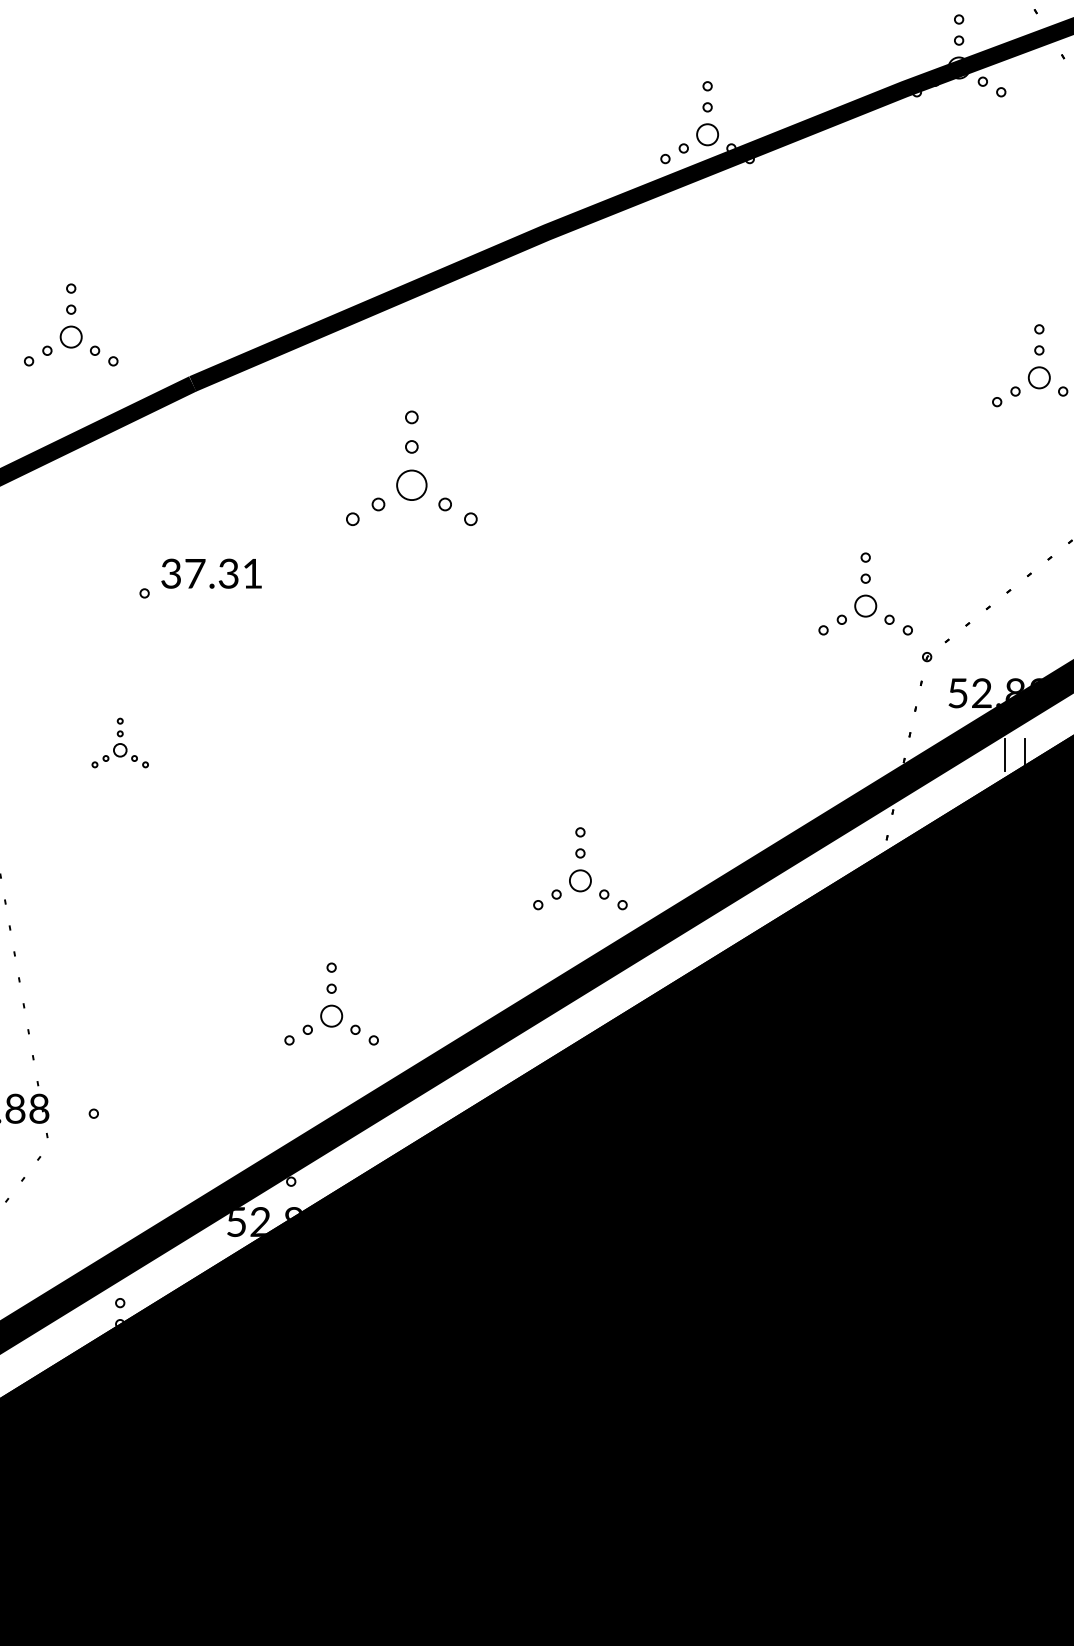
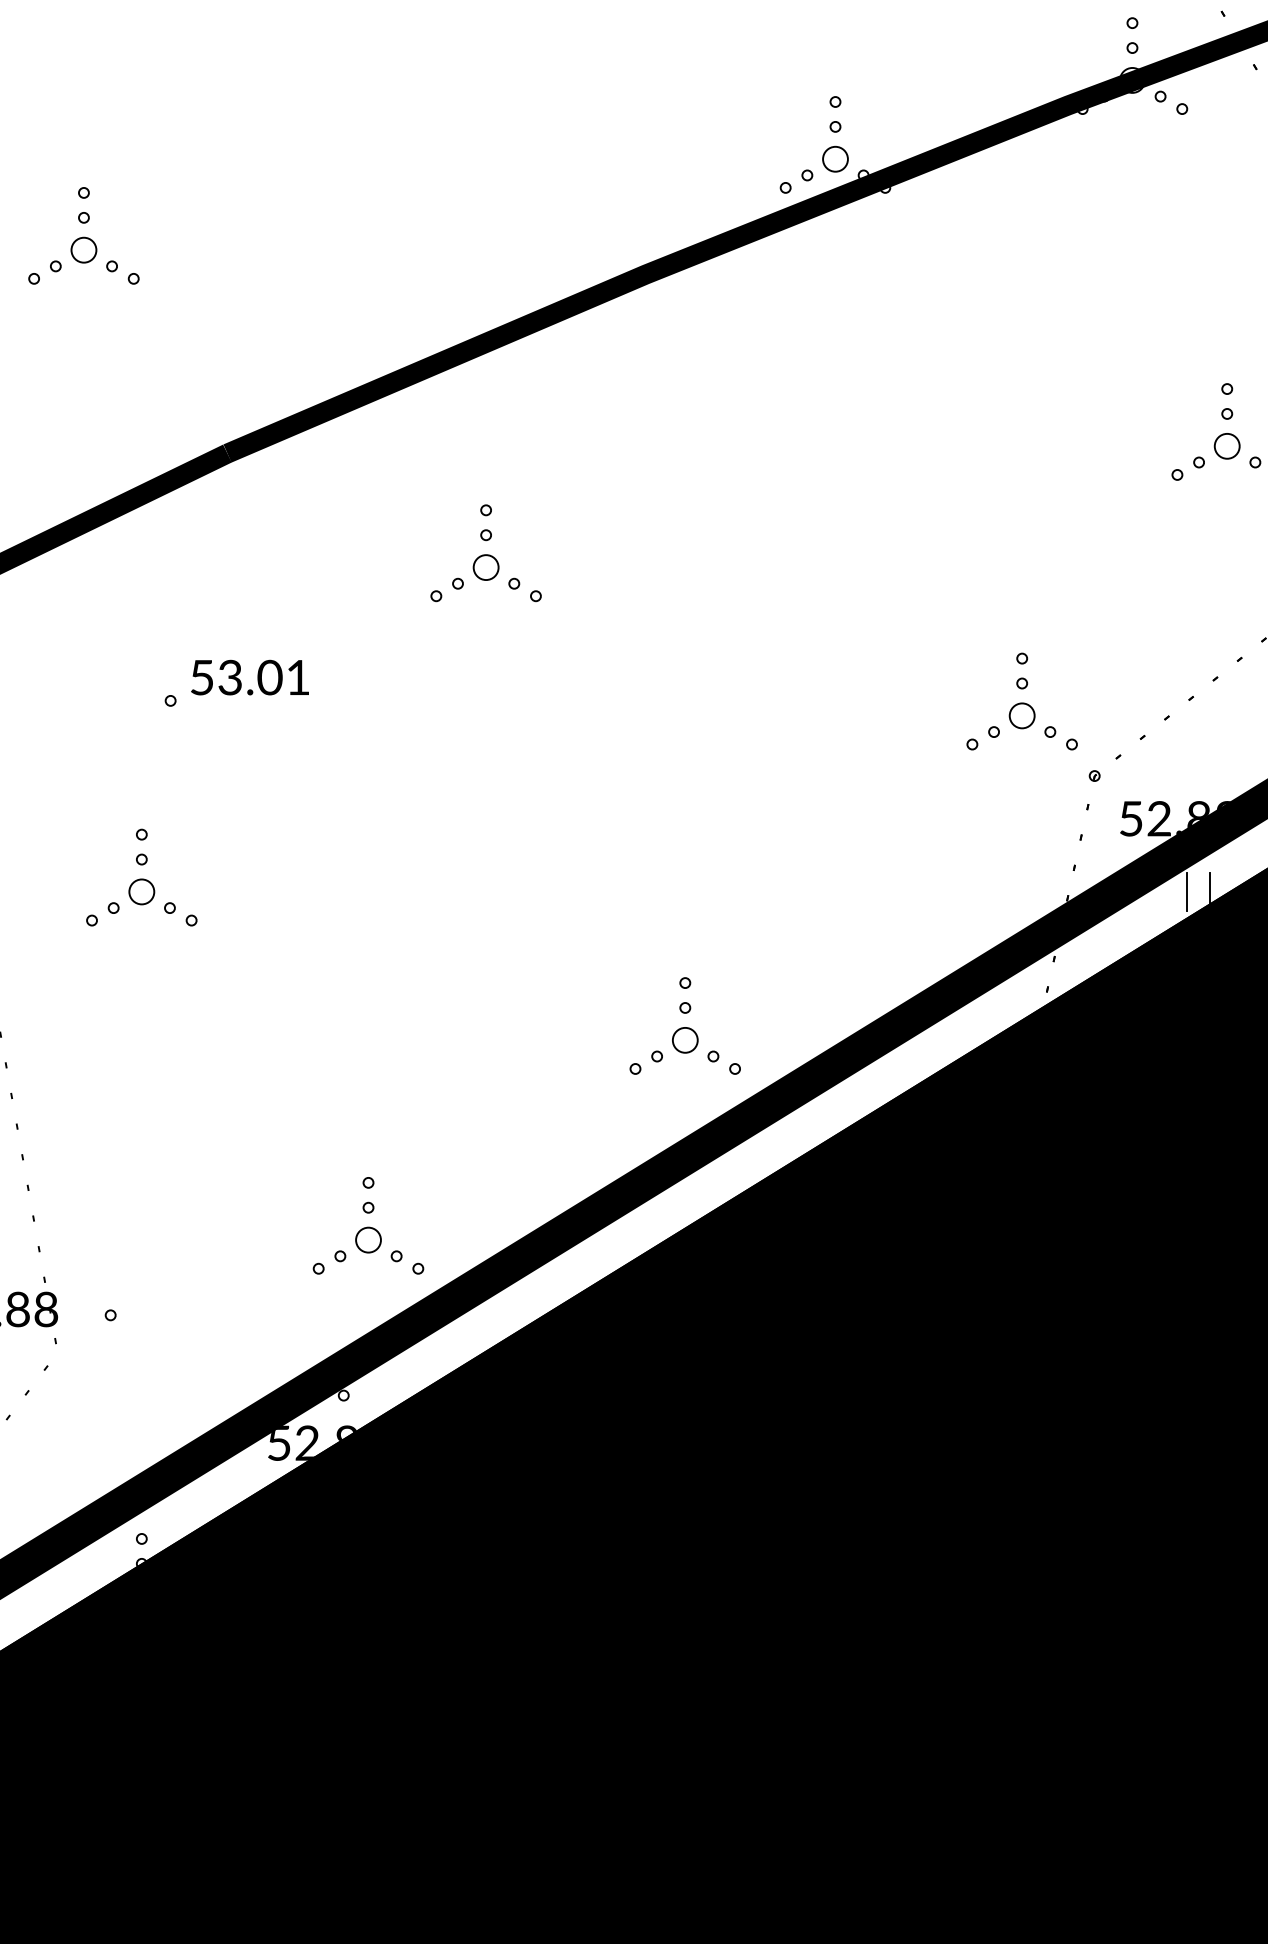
part: (70, 324) -> (83, 235), moved
part: (411, 468) -> (485, 553), size x0.71
text: (200, 573) -> (236, 677), 37.31 -> 53.01
part: (119, 742) -> (141, 877), size x1.67
part: (331, 1003) -> (368, 1225), moved

